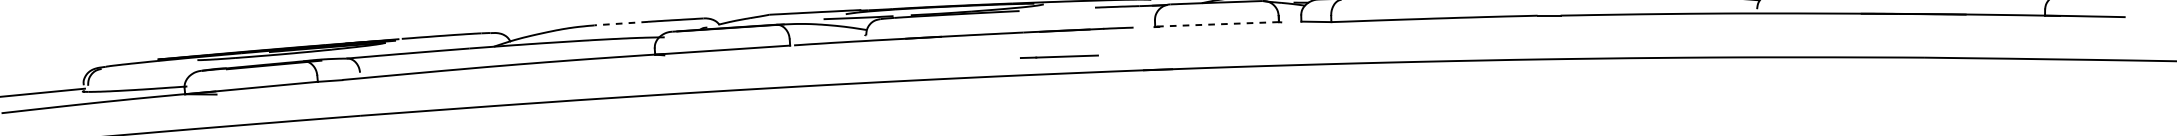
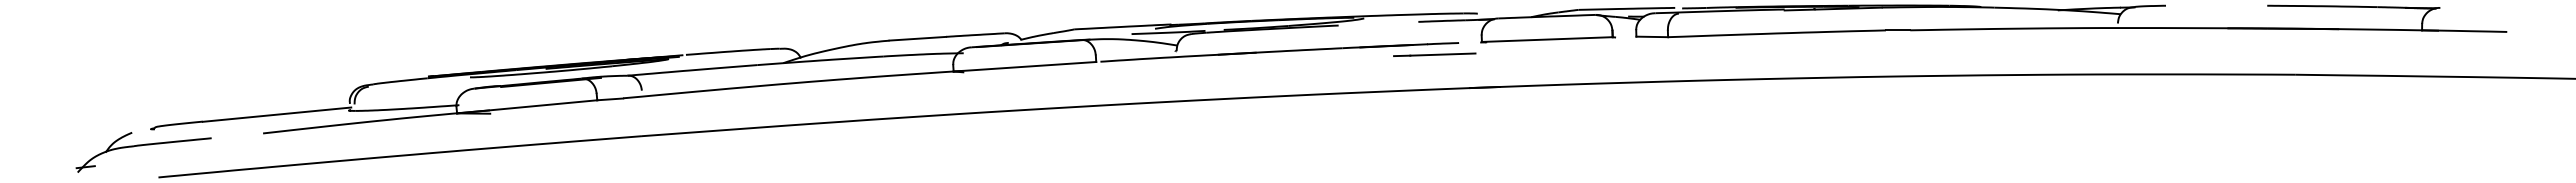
line: (620, 23) -> (917, 38), dashed -> solid
line: (1216, 24) -> (1546, 39), dashed -> solid
line: (1059, 56) -> (1434, 54), moved

